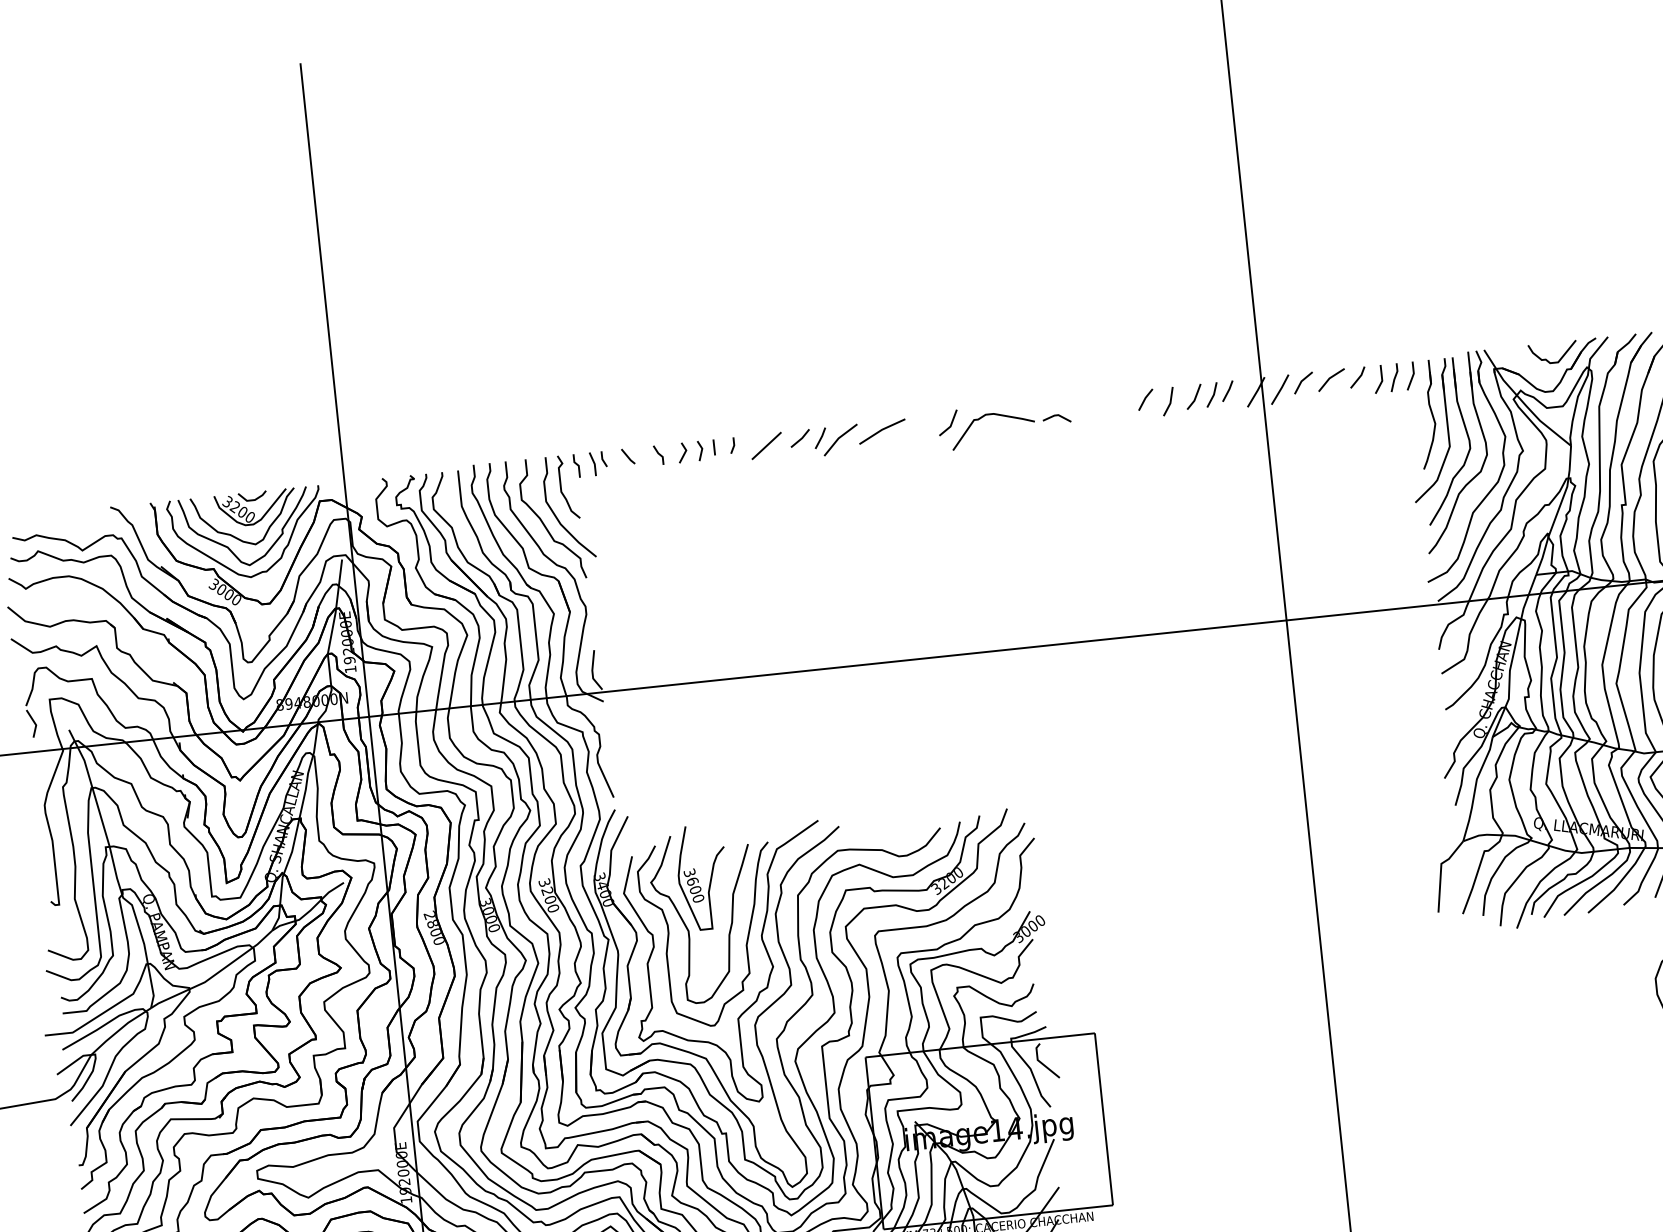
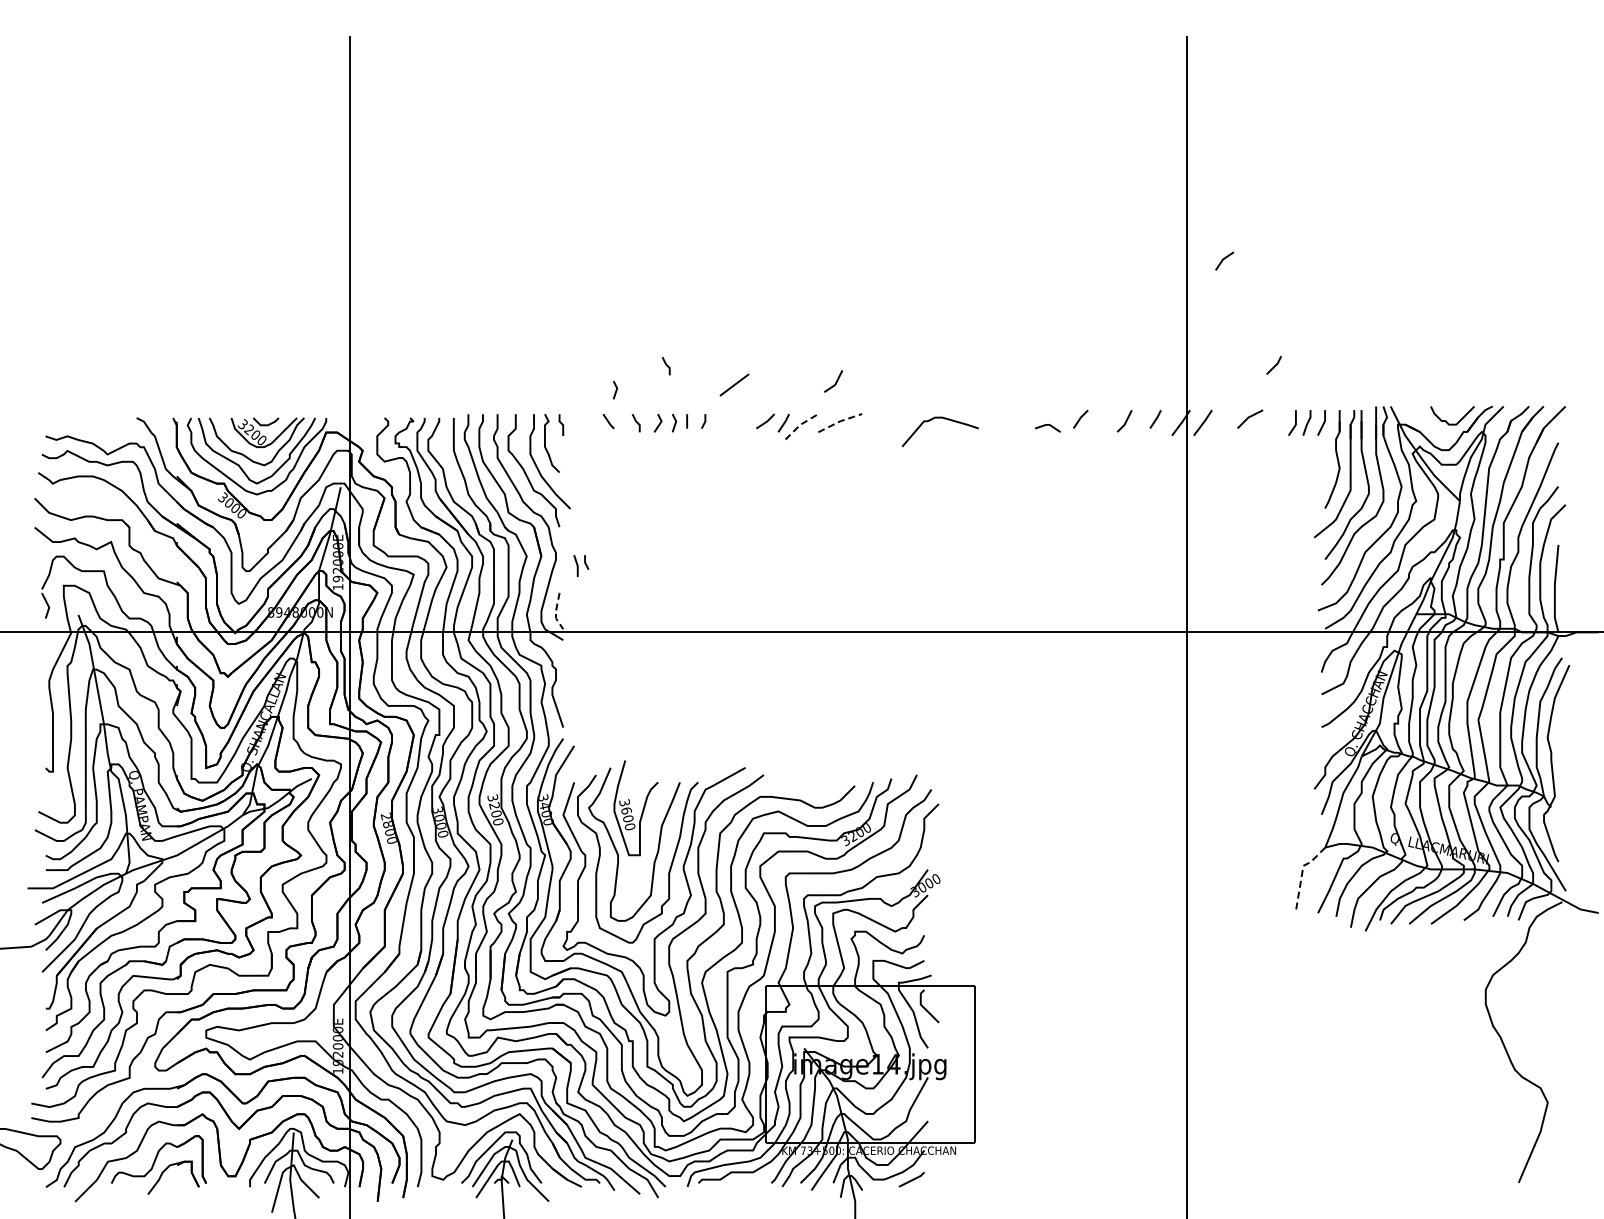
line: (1358, 377) -> (1274, 365), moved
line: (1303, 381) -> (1224, 259), moved
line: (684, 388) -> (665, 365), added
line: (1212, 395) -> (1141, 421), removed
line: (1169, 400) -> (1102, 422), removed
line: (1056, 416) -> (1047, 425), moved
line: (632, 421) -> (615, 390), added
line: (950, 422) -> (835, 381), moved
line: (882, 429) -> (840, 421), solid -> dashed
line: (838, 437) -> (800, 424), solid -> dashed
line: (766, 445) -> (734, 384), moved
part: (598, 463) -> (581, 565), moved
line: (593, 672) -> (556, 612), solid -> dashed
line: (1441, 871) -> (1302, 872), solid -> dashed

